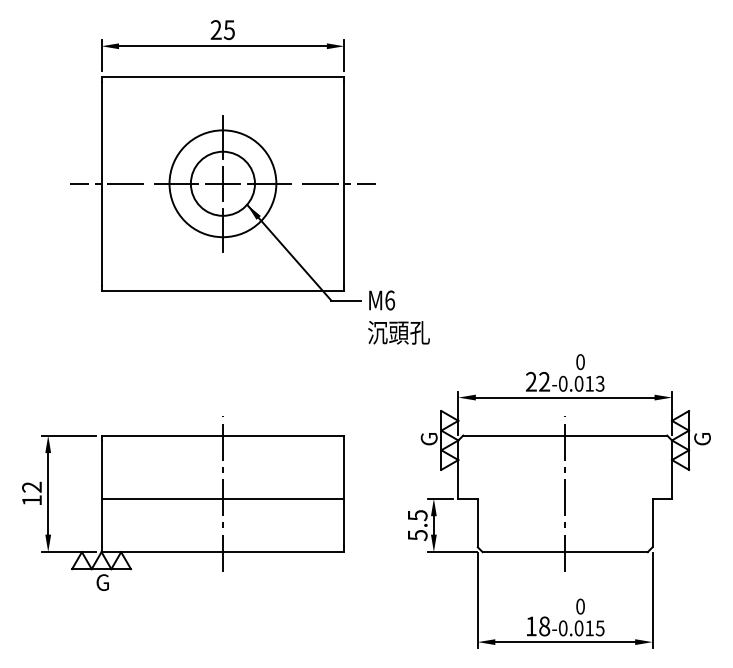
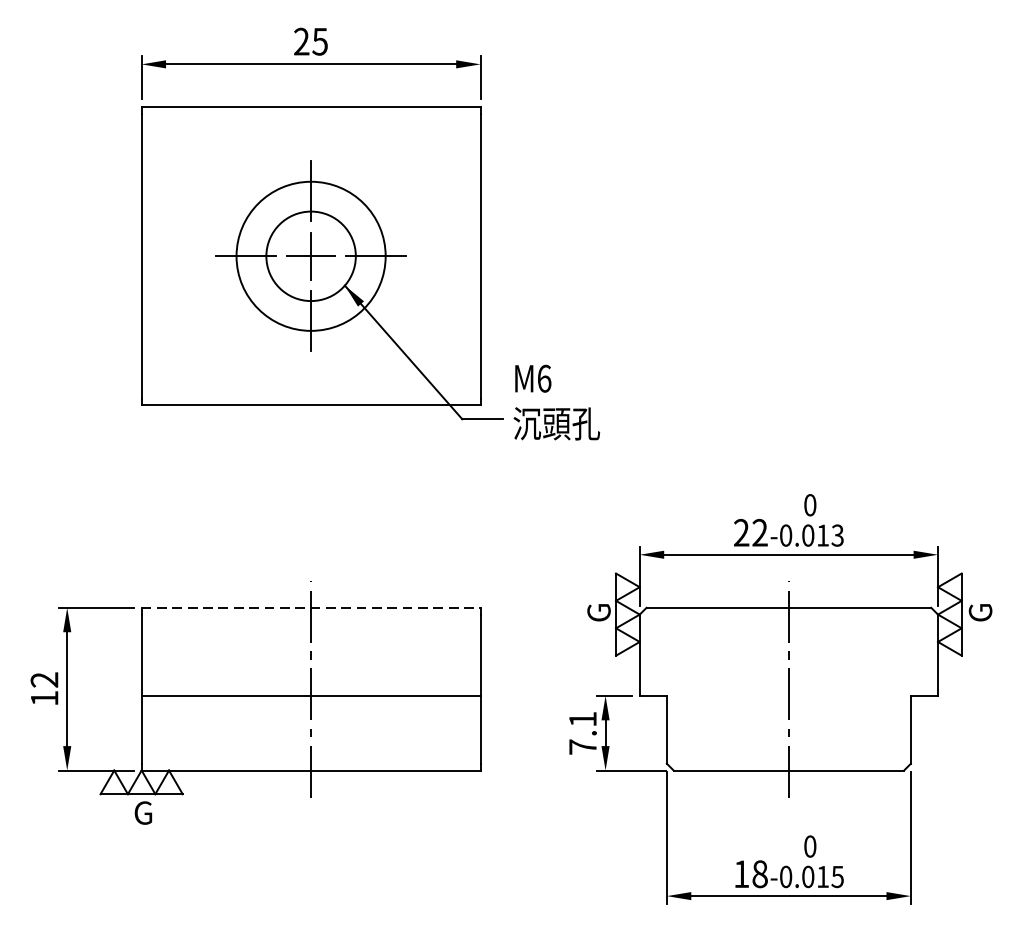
line: (107, 183) -> (149, 255), removed
line: (338, 183) -> (472, 255), removed
text: (398, 317) -> (556, 402), moved
line: (223, 435) -> (311, 607), solid -> dashed
text: (417, 525) -> (582, 733), 5.5 -> 7.1

